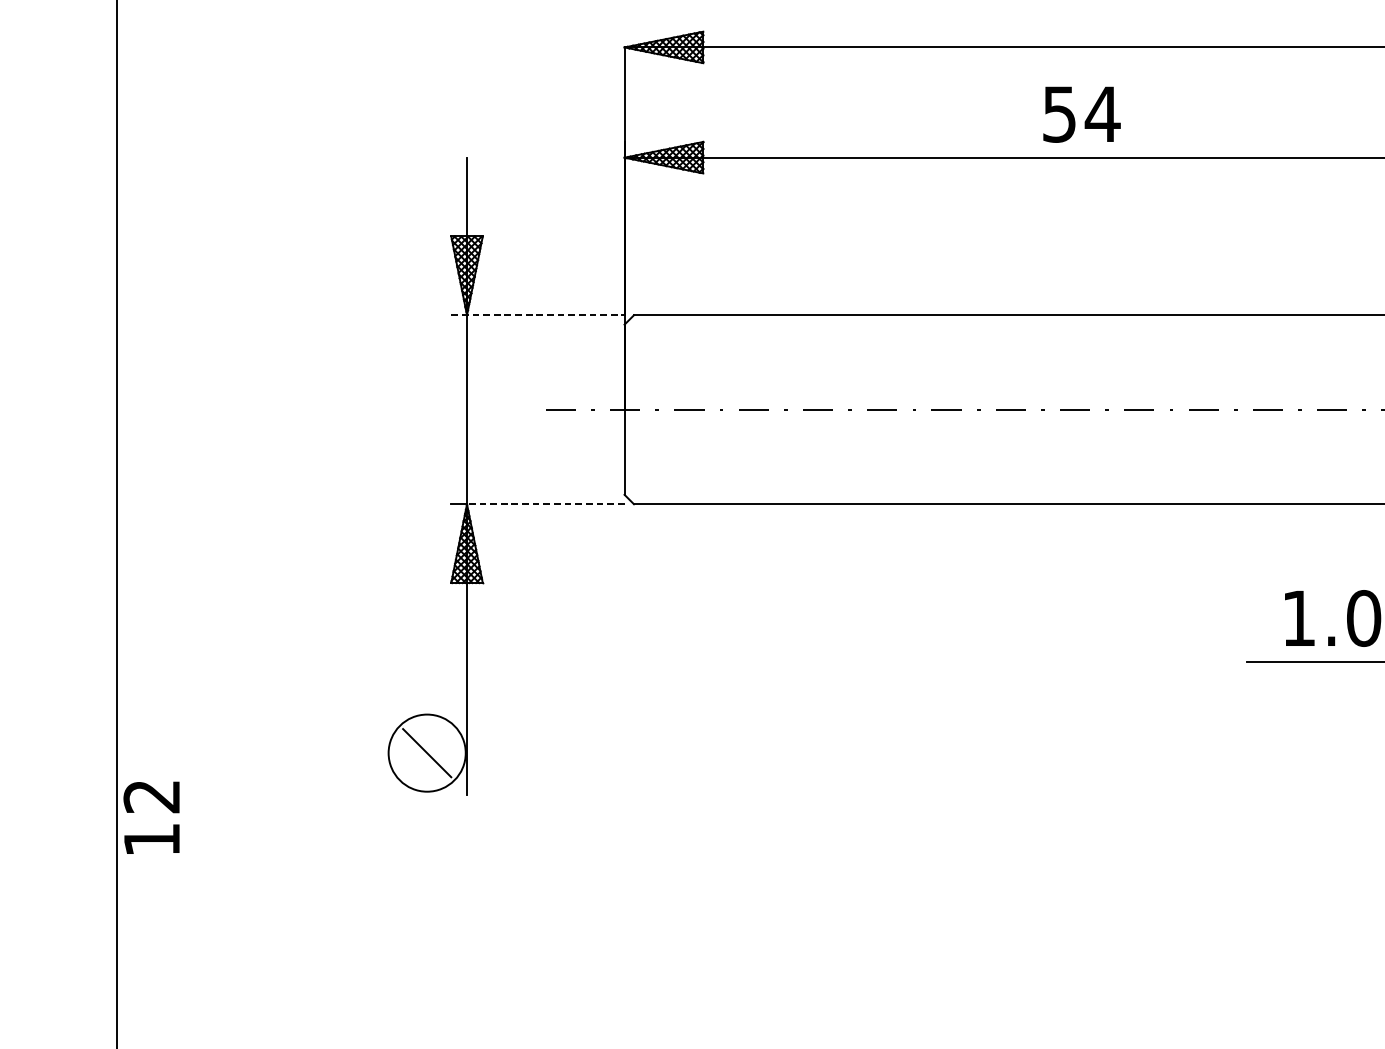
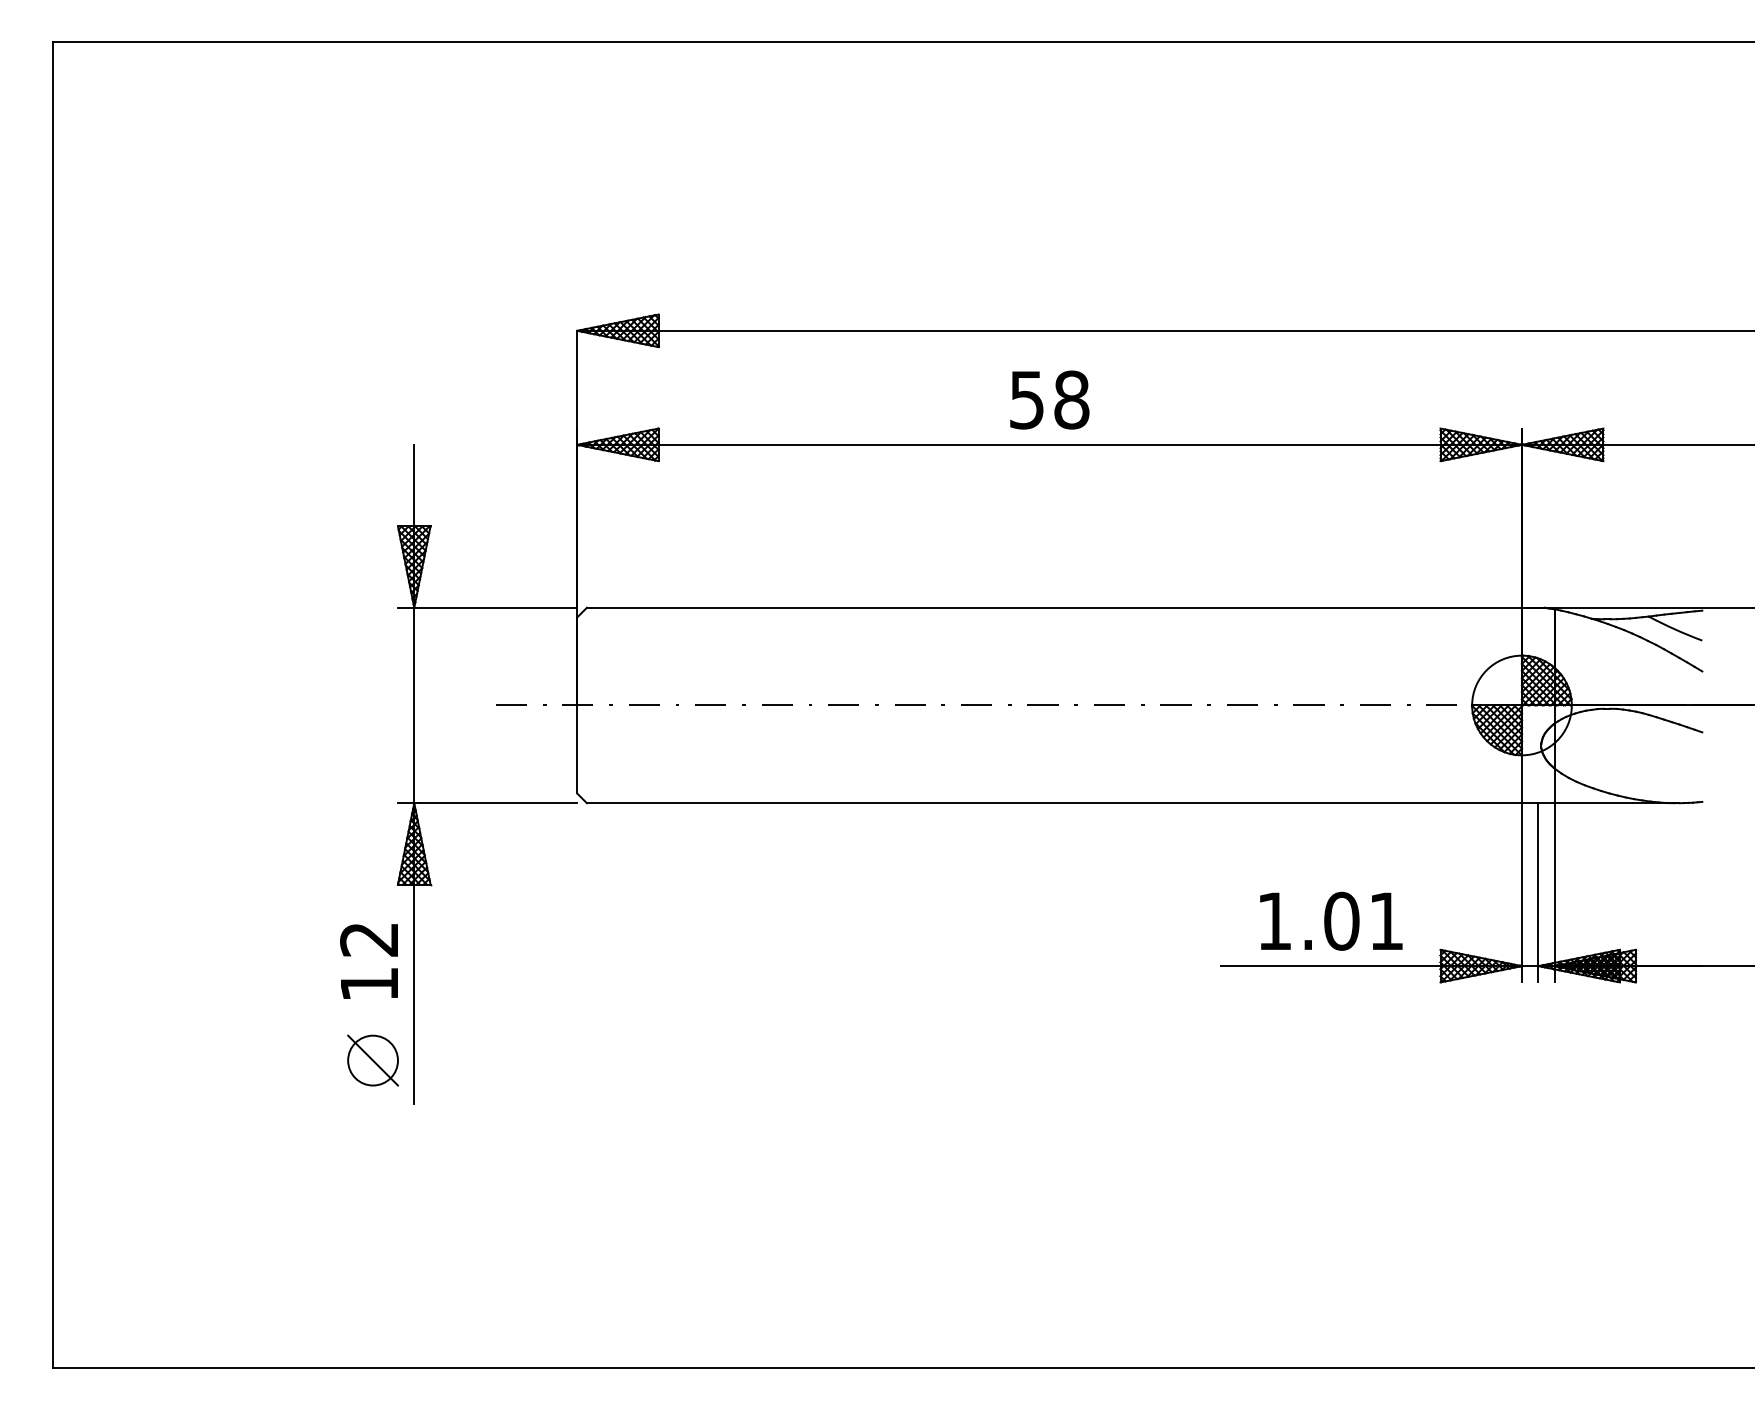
text: (1102, 113) -> (1071, 399), 54 -> 58
line: (537, 314) -> (487, 607), dashed -> solid
line: (545, 504) -> (495, 803), dashed -> solid
circle: (426, 753) -> (372, 1060), size x0.62
text: (151, 817) -> (368, 961), moved

